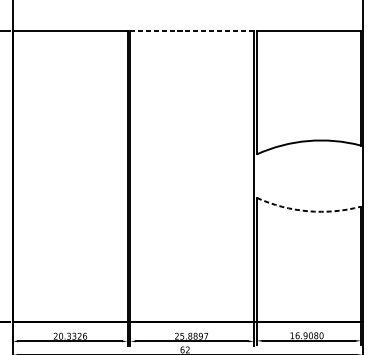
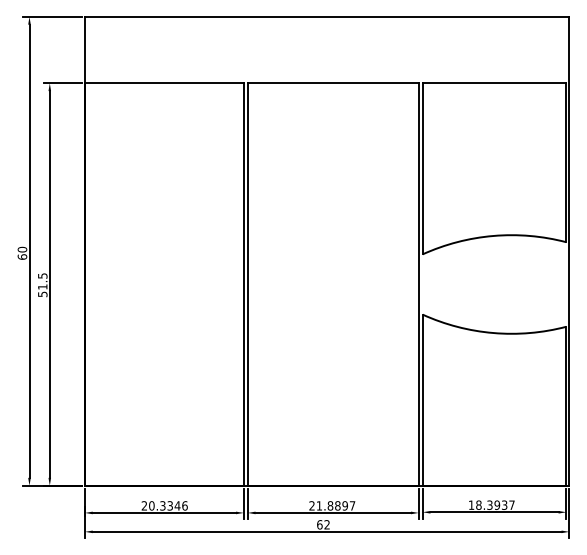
line: (192, 30) -> (333, 83), dashed -> solid
arc: (308, 211) -> (493, 333), dashed -> solid
text: (79, 335) -> (177, 505), 20.3326 -> 20.3346
text: (182, 335) -> (319, 505), 25.8897 -> 21.8897
text: (309, 335) -> (495, 504), 16.9080 -> 18.3937

